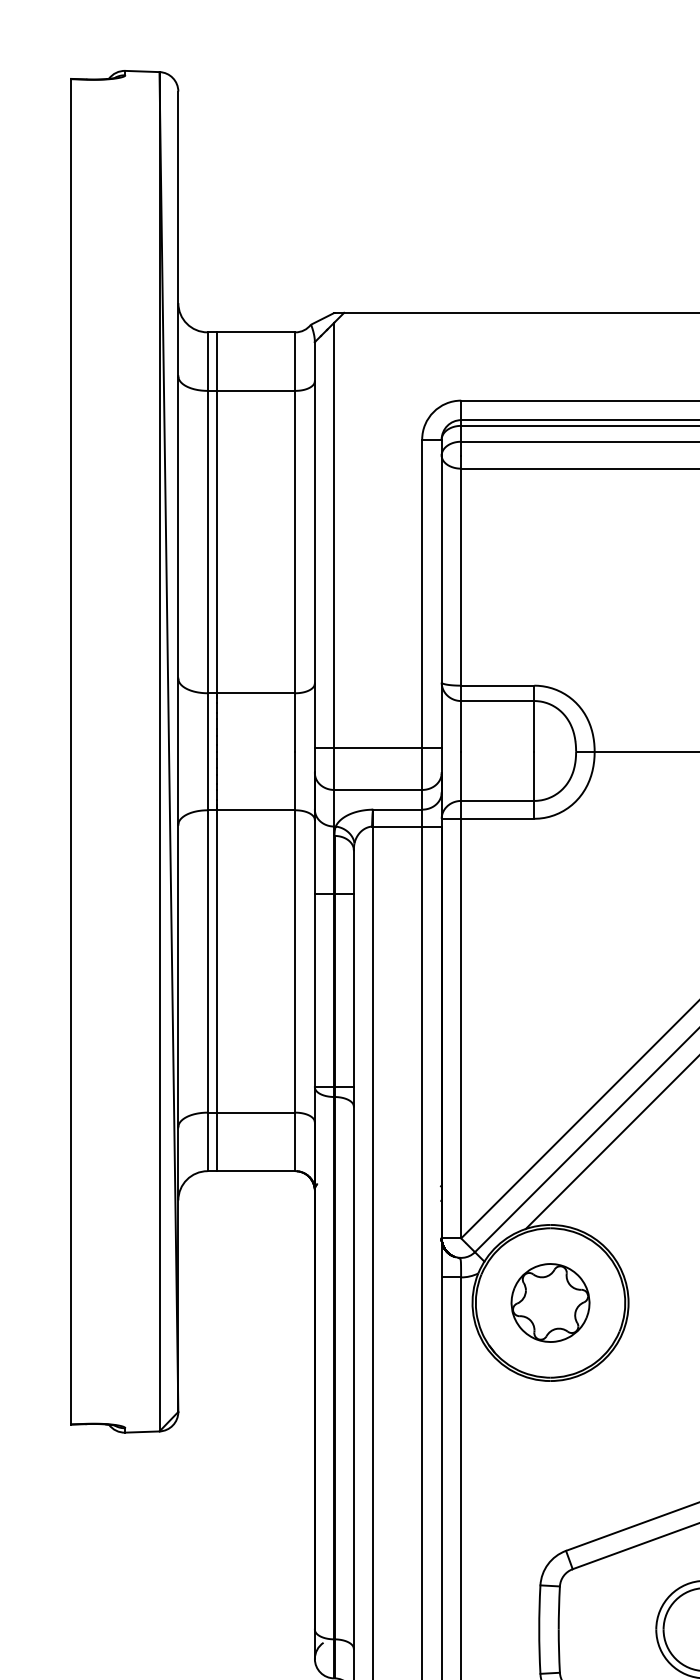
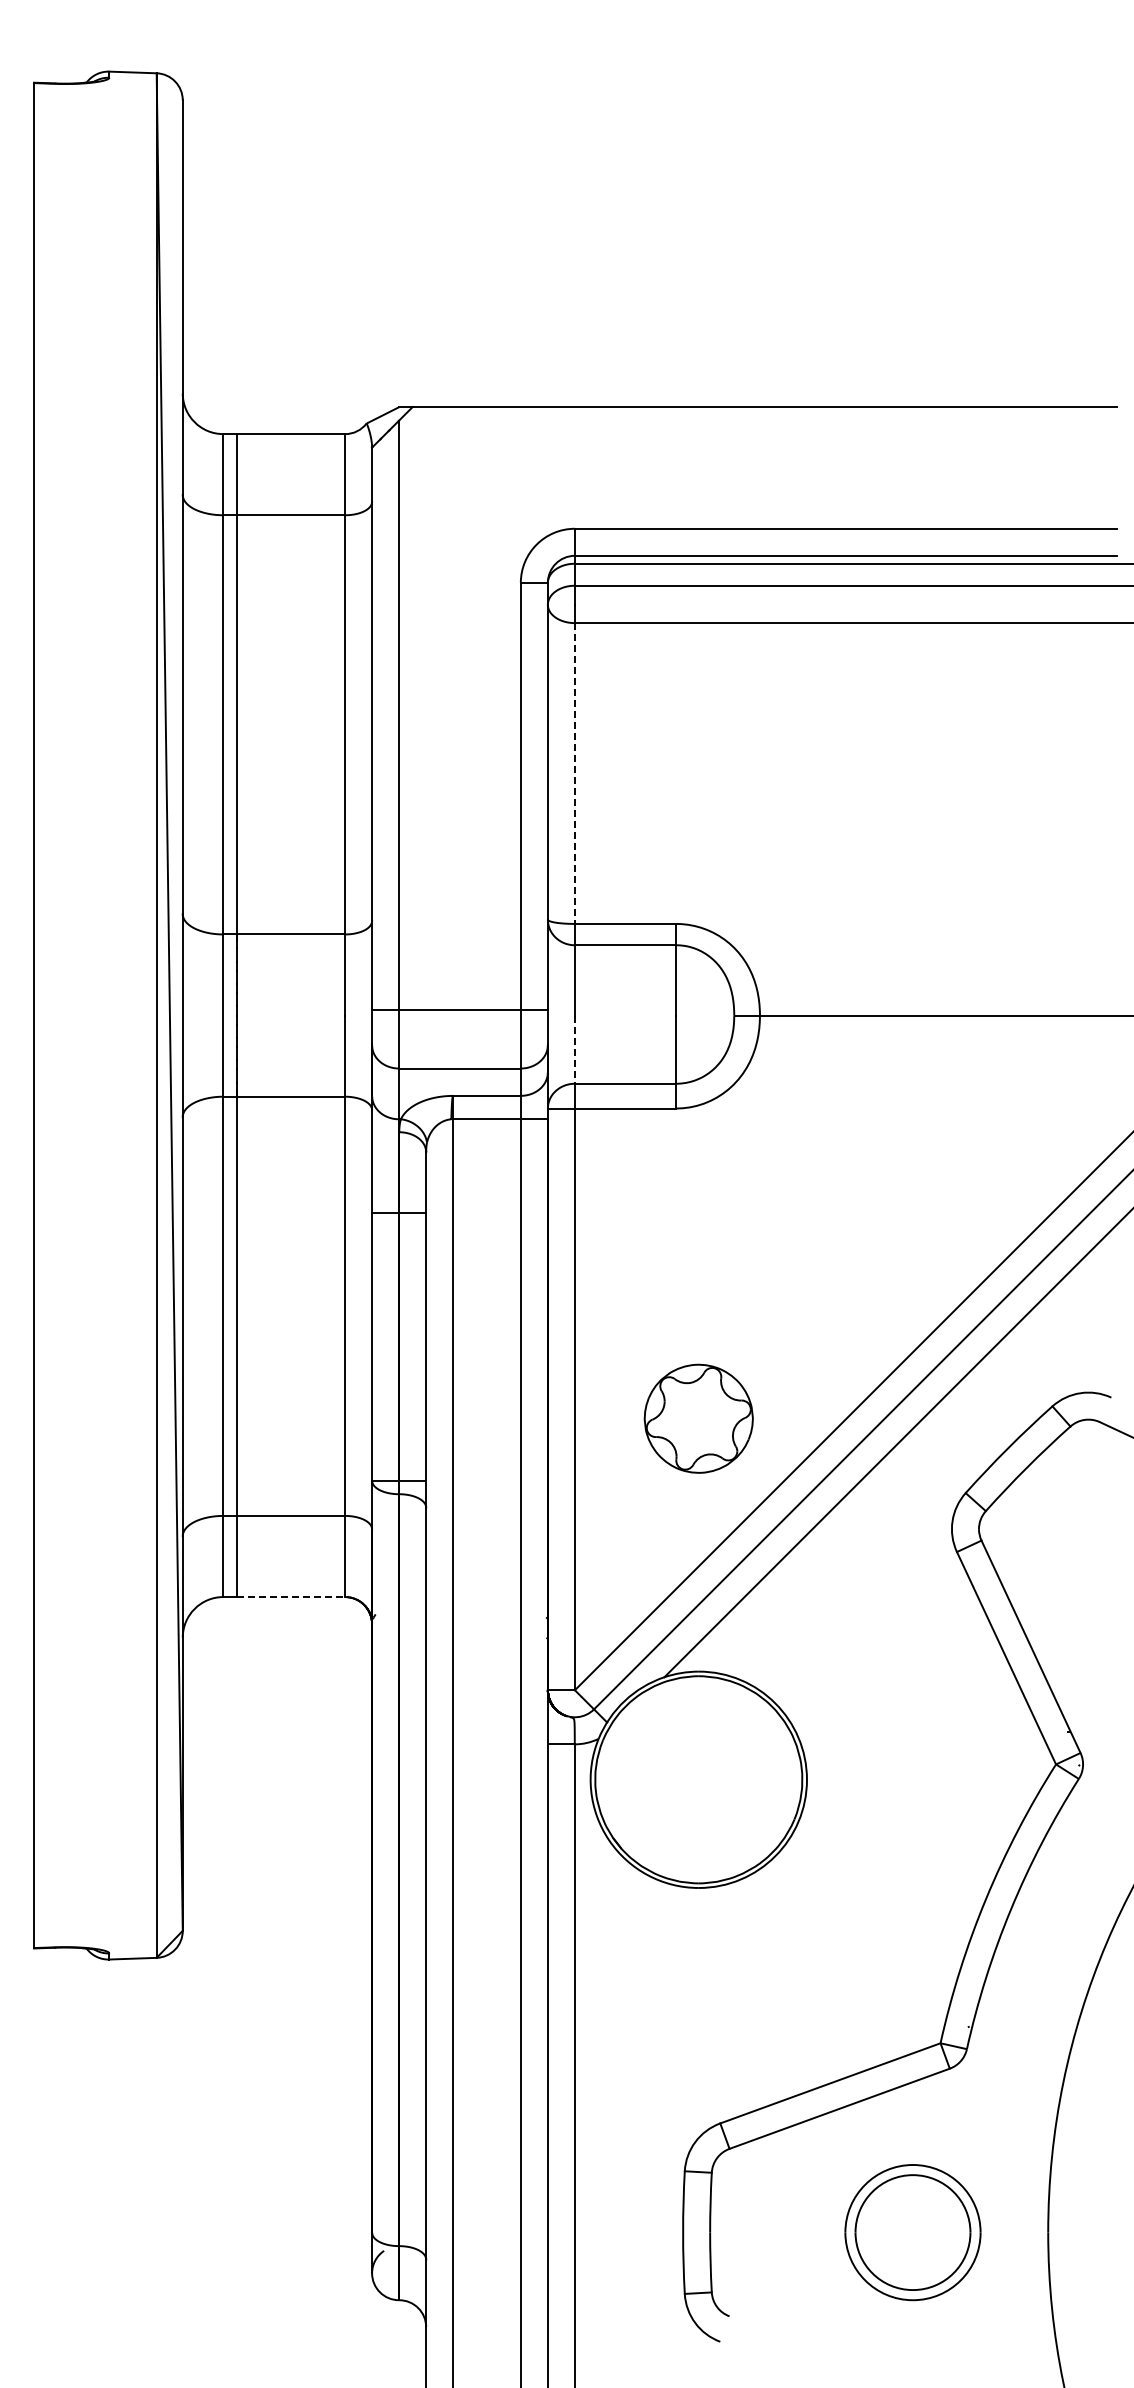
line: (460, 577) -> (574, 774), solid -> dashed
line: (460, 776) -> (574, 1050), solid -> dashed
line: (256, 1171) -> (291, 1597), solid -> dashed
part: (550, 1302) -> (698, 1418), moved

